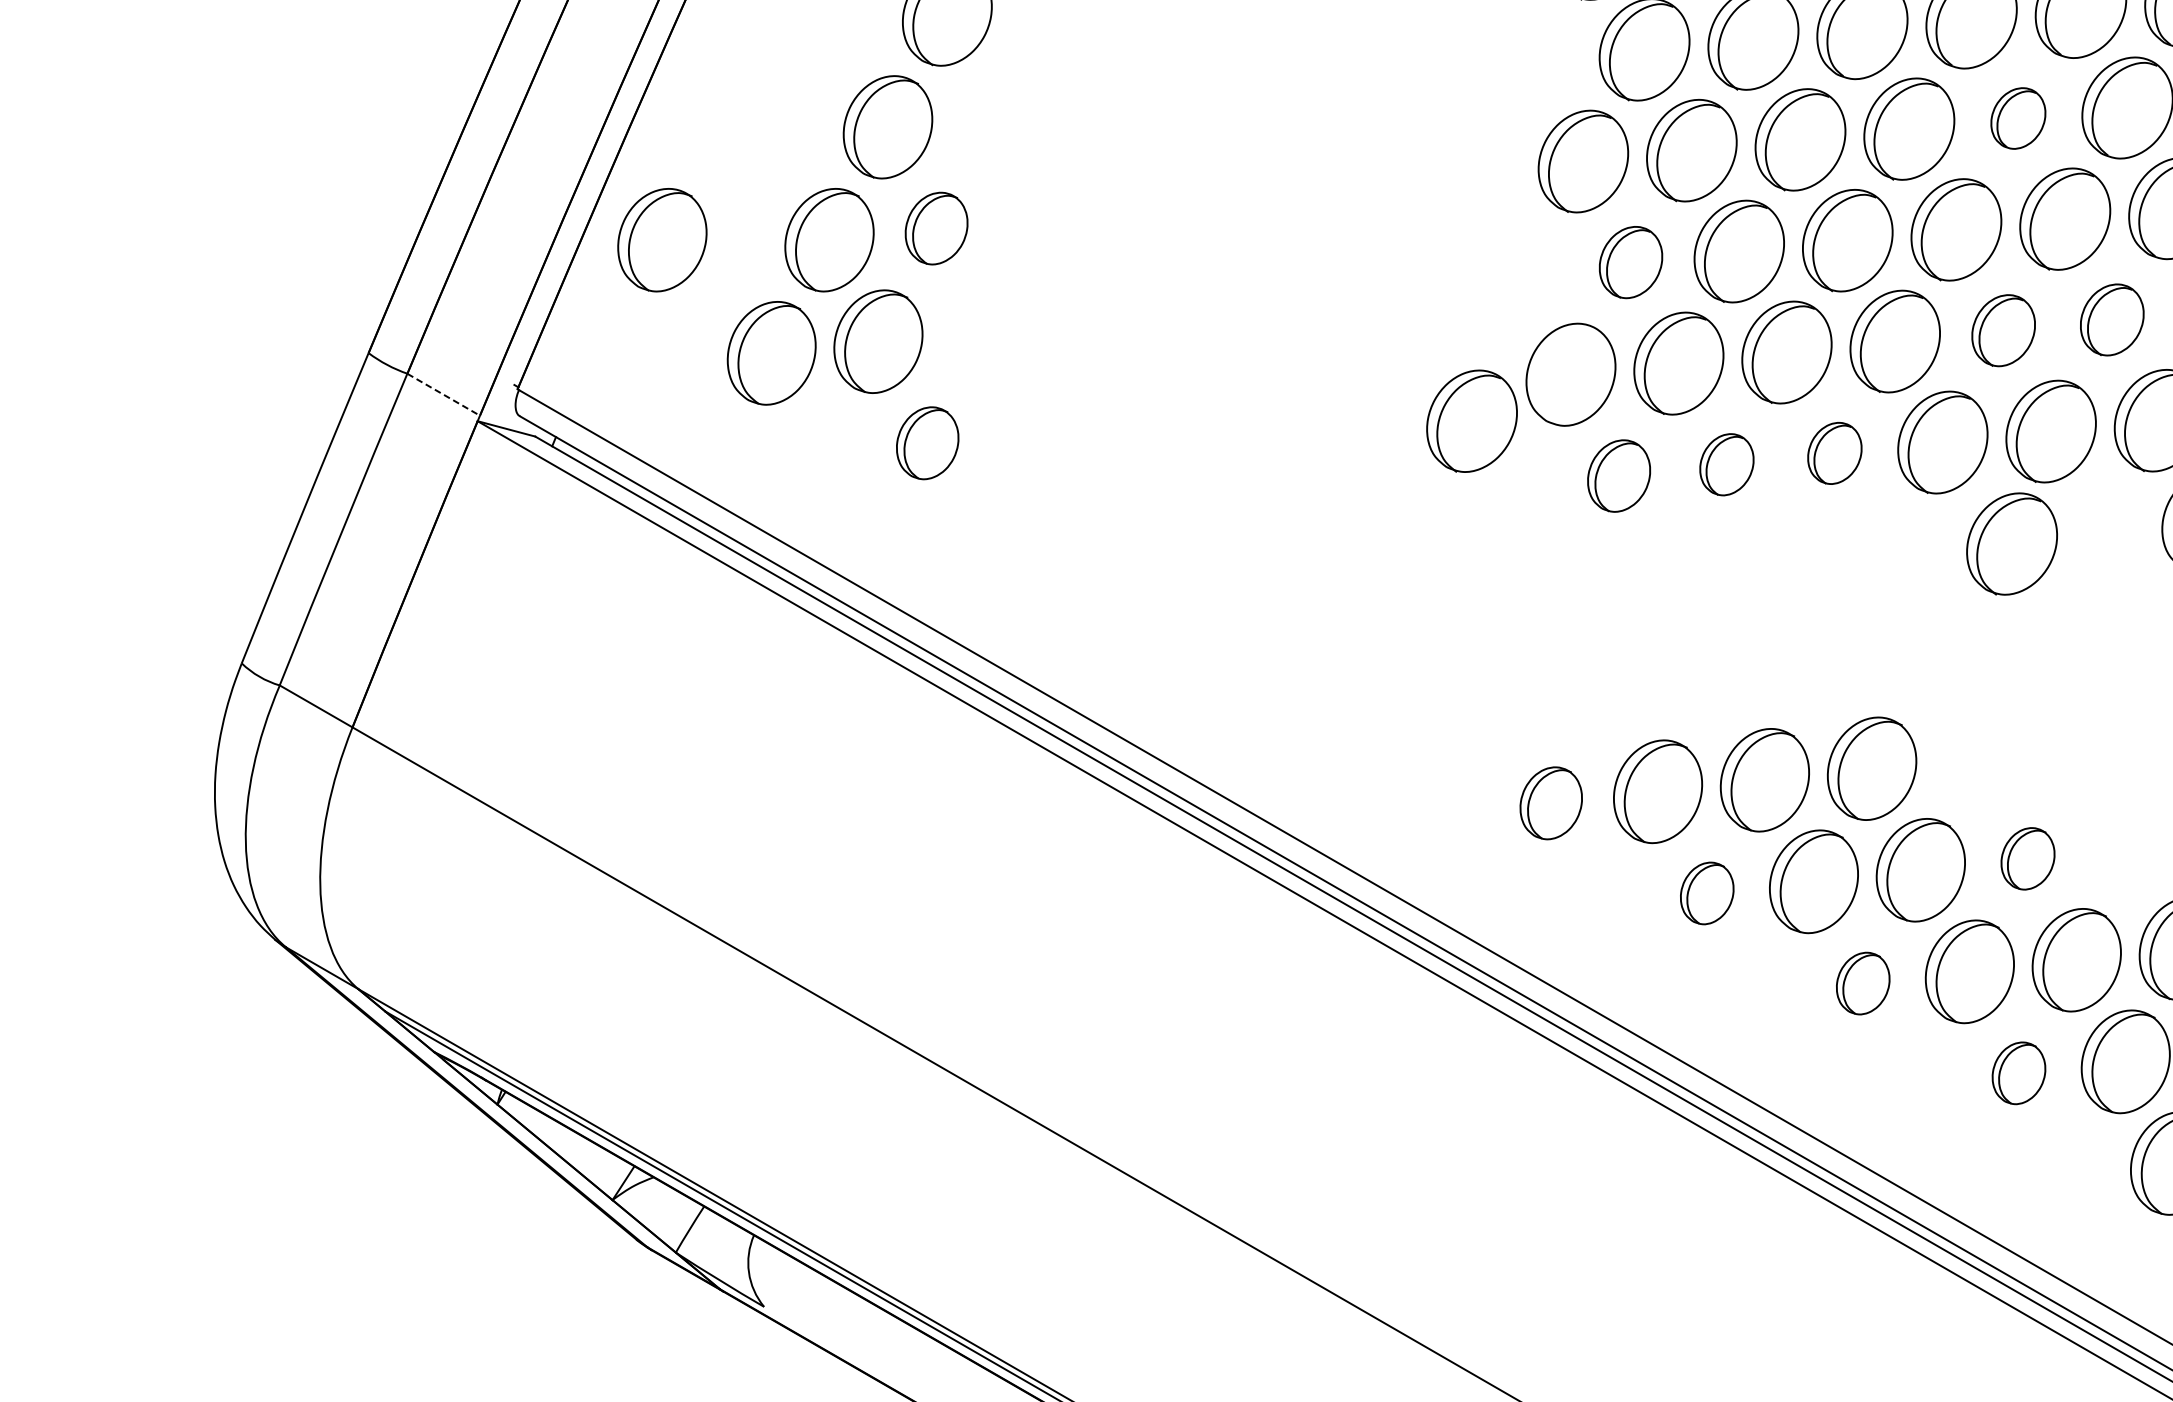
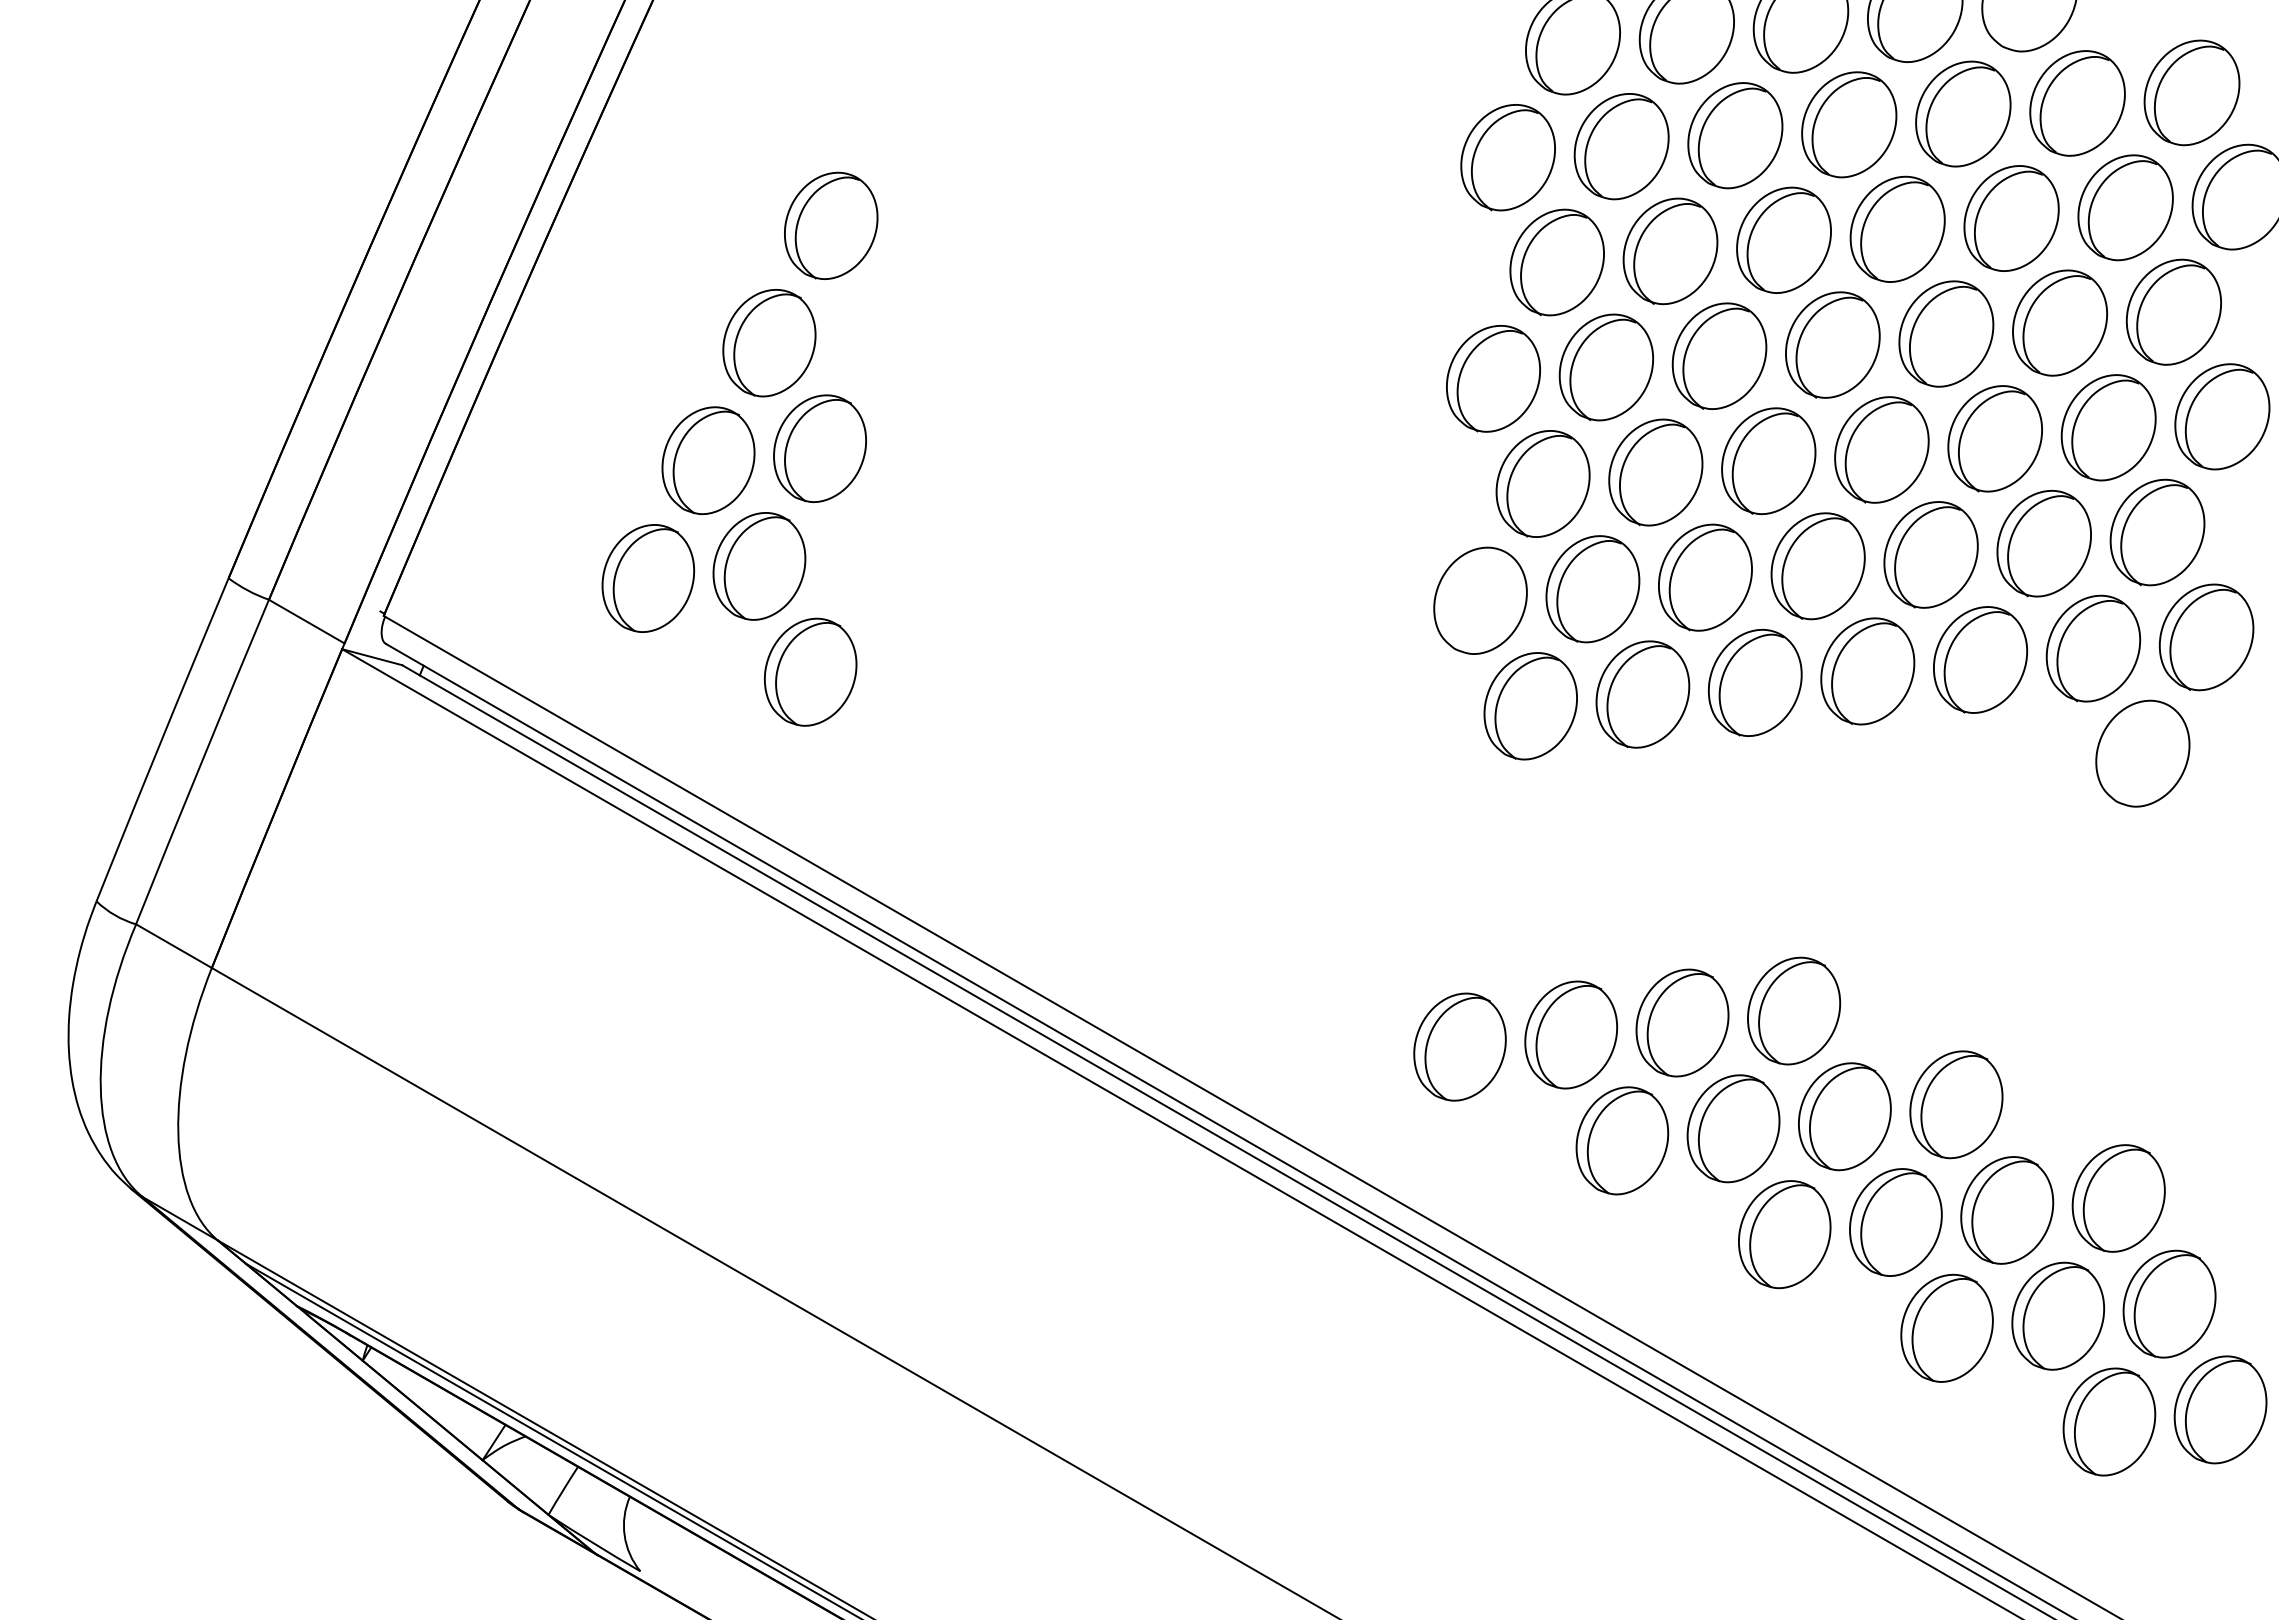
part: (2018, 118) -> (1946, 333), size x1.67
part: (936, 228) -> (819, 448), size x1.43
part: (662, 239) -> (534, 460), removed
part: (1630, 262) -> (1542, 483), size x1.43
part: (2111, 319) -> (2043, 543), size x1.43
part: (2003, 330) -> (1930, 554), size x1.43
line: (443, 394) -> (306, 621), dashed -> solid
part: (1472, 420) -> (1377, 648), removed
part: (927, 442) -> (810, 671), size x1.43
part: (1835, 453) -> (1755, 682), size x1.67
part: (1726, 464) -> (1642, 694), size x1.67
part: (1618, 476) -> (1530, 706), size x1.43
part: (2011, 543) -> (1939, 776), removed
part: (1550, 802) -> (1459, 1046), size x1.43
part: (2028, 858) -> (1956, 1104), size x1.67
part: (1707, 893) -> (1622, 1140), size x1.67
part: (1862, 983) -> (1784, 1234), size x1.67
part: (2018, 1072) -> (1946, 1327), size x1.67

